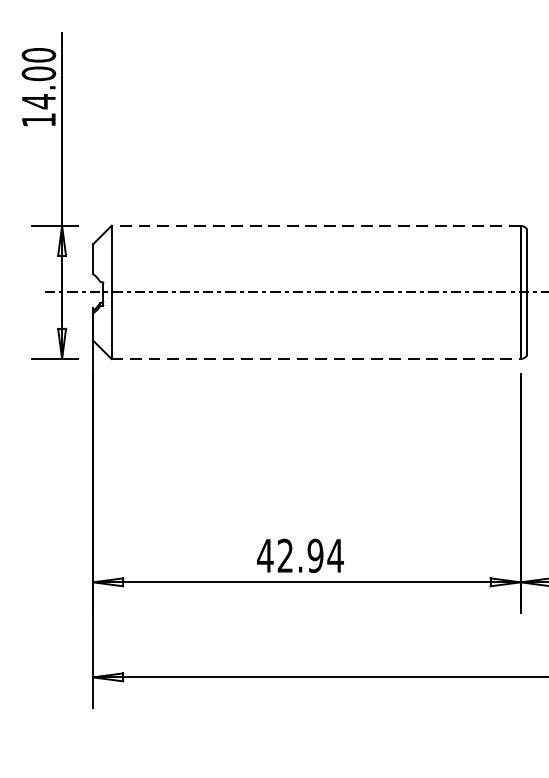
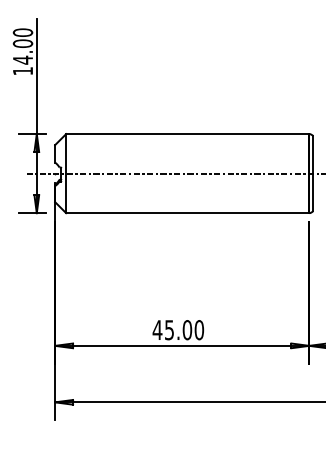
line: (315, 226) -> (187, 134), dashed -> solid
line: (315, 359) -> (187, 213), dashed -> solid
text: (310, 556) -> (184, 330), 42.94 -> 45.00

